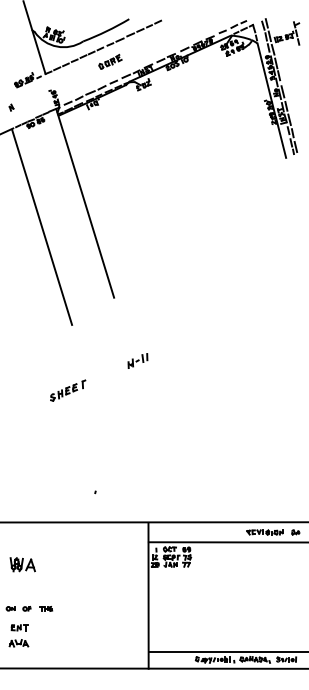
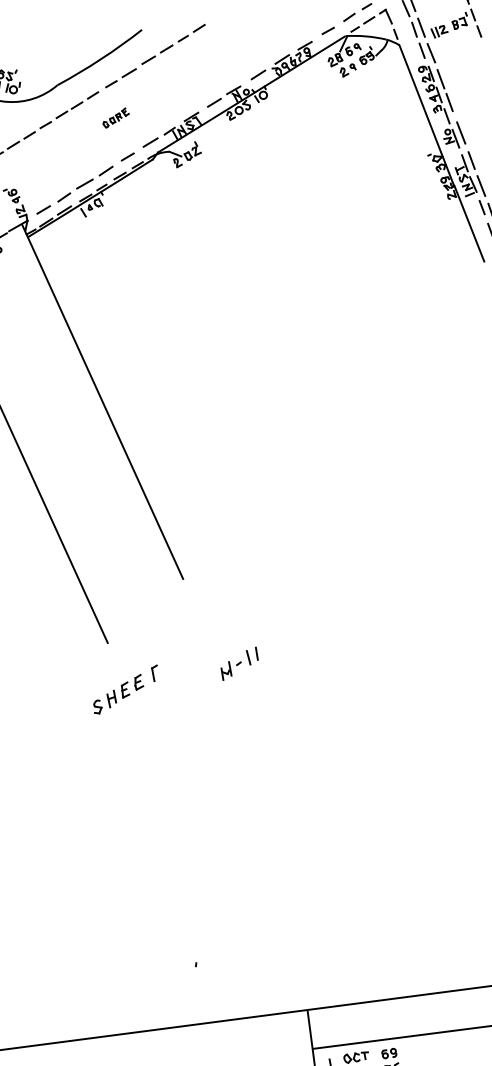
part: (110, 61) -> (116, 117), size x0.6
part: (137, 360) -> (238, 662), moved
part: (68, 390) -> (126, 689), moved

